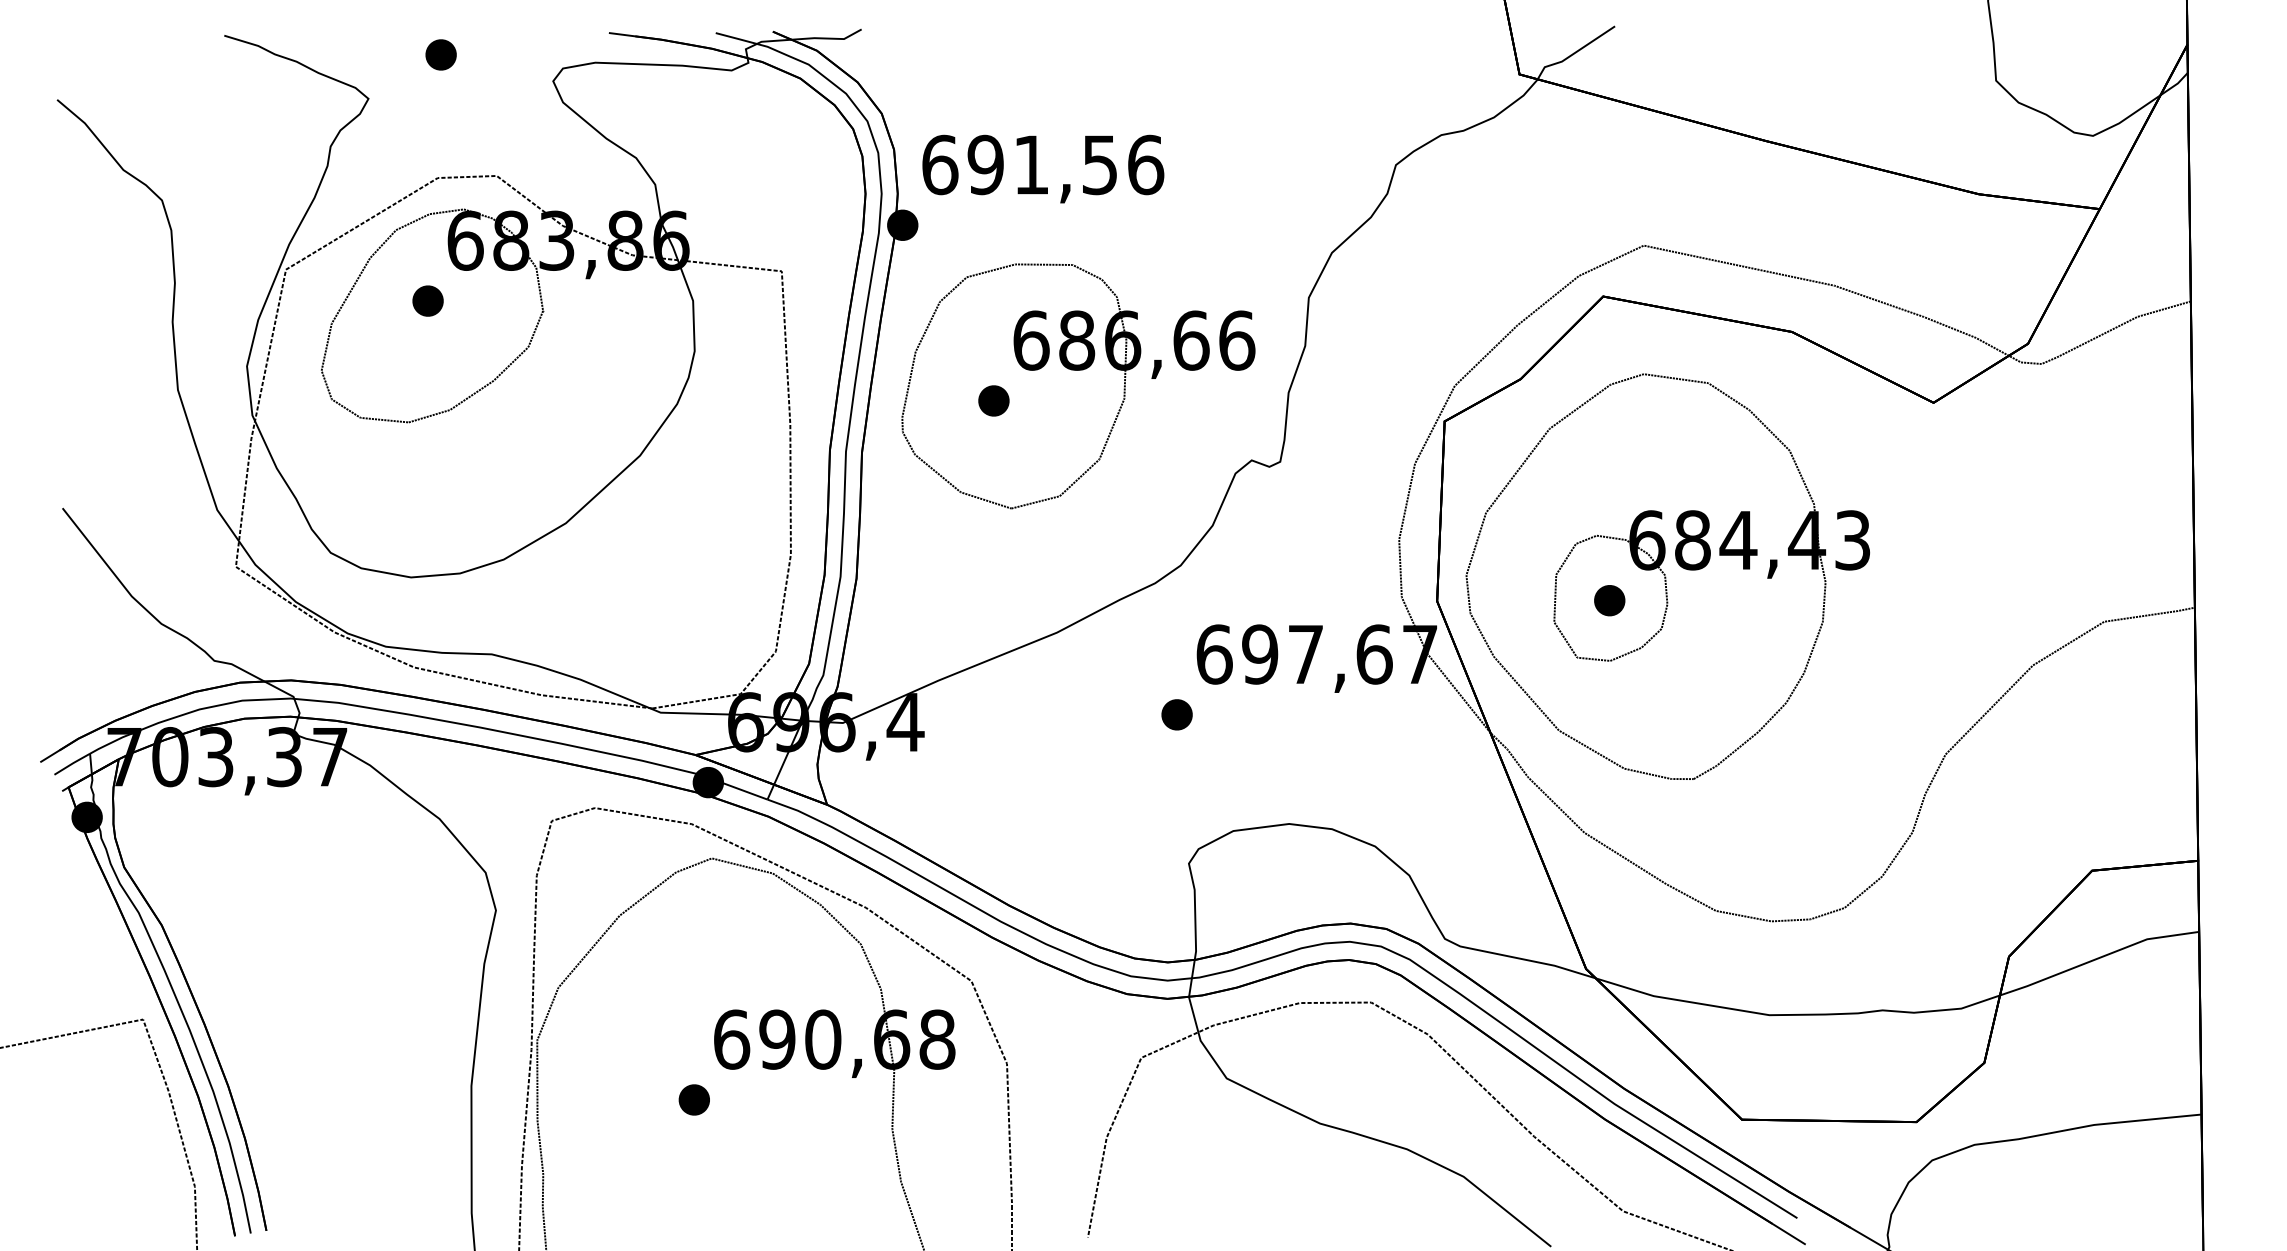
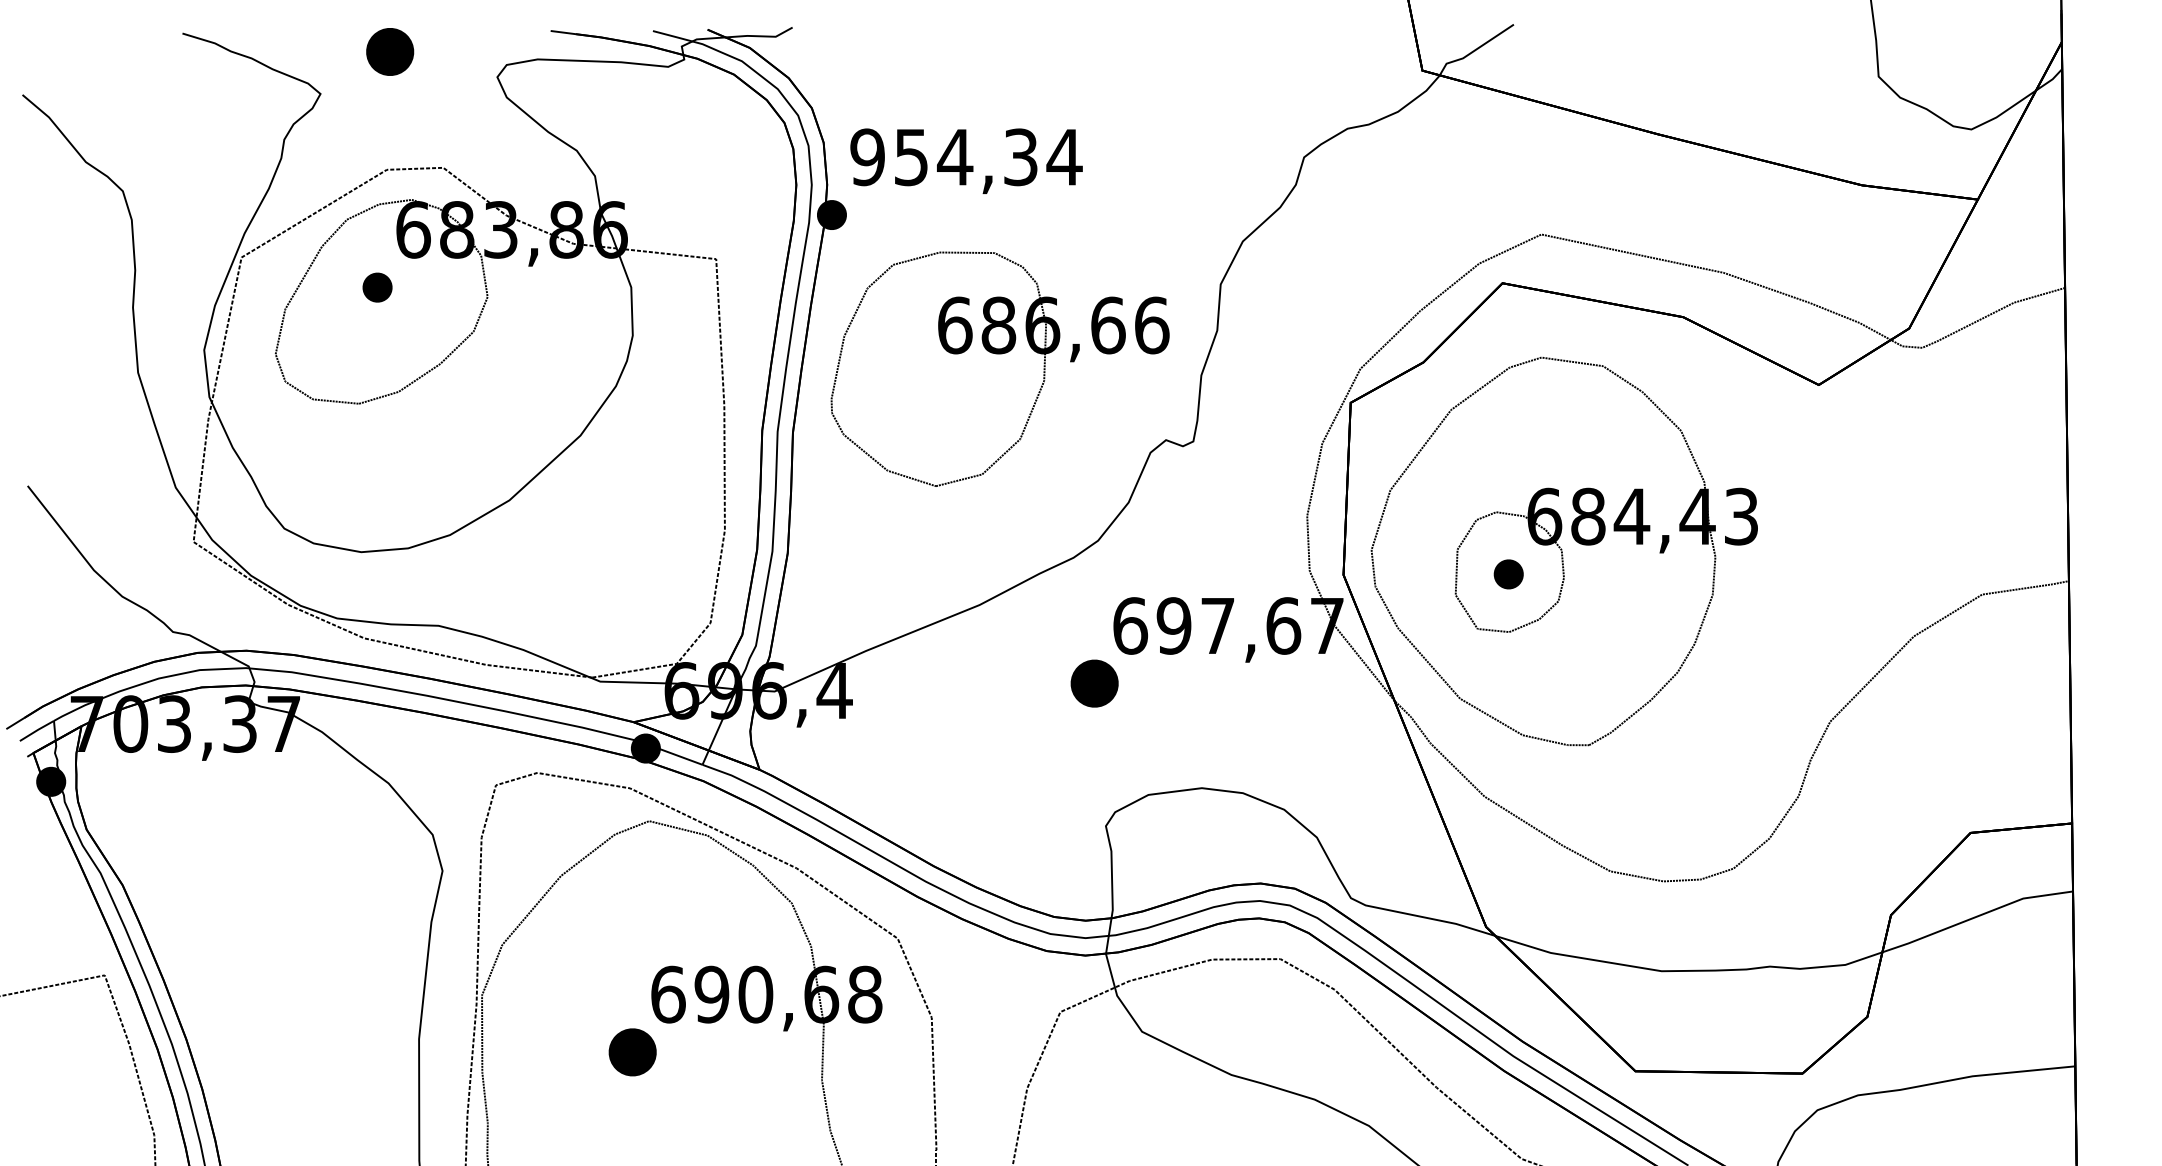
part: (440, 54) -> (389, 51), size x1.6
text: (1043, 164) -> (966, 156), 691,56 -> 954,34
part: (993, 400) -> (918, 382), removed
part: (1176, 714) -> (1094, 683), size x1.6
part: (693, 1099) -> (631, 1051), size x1.6

